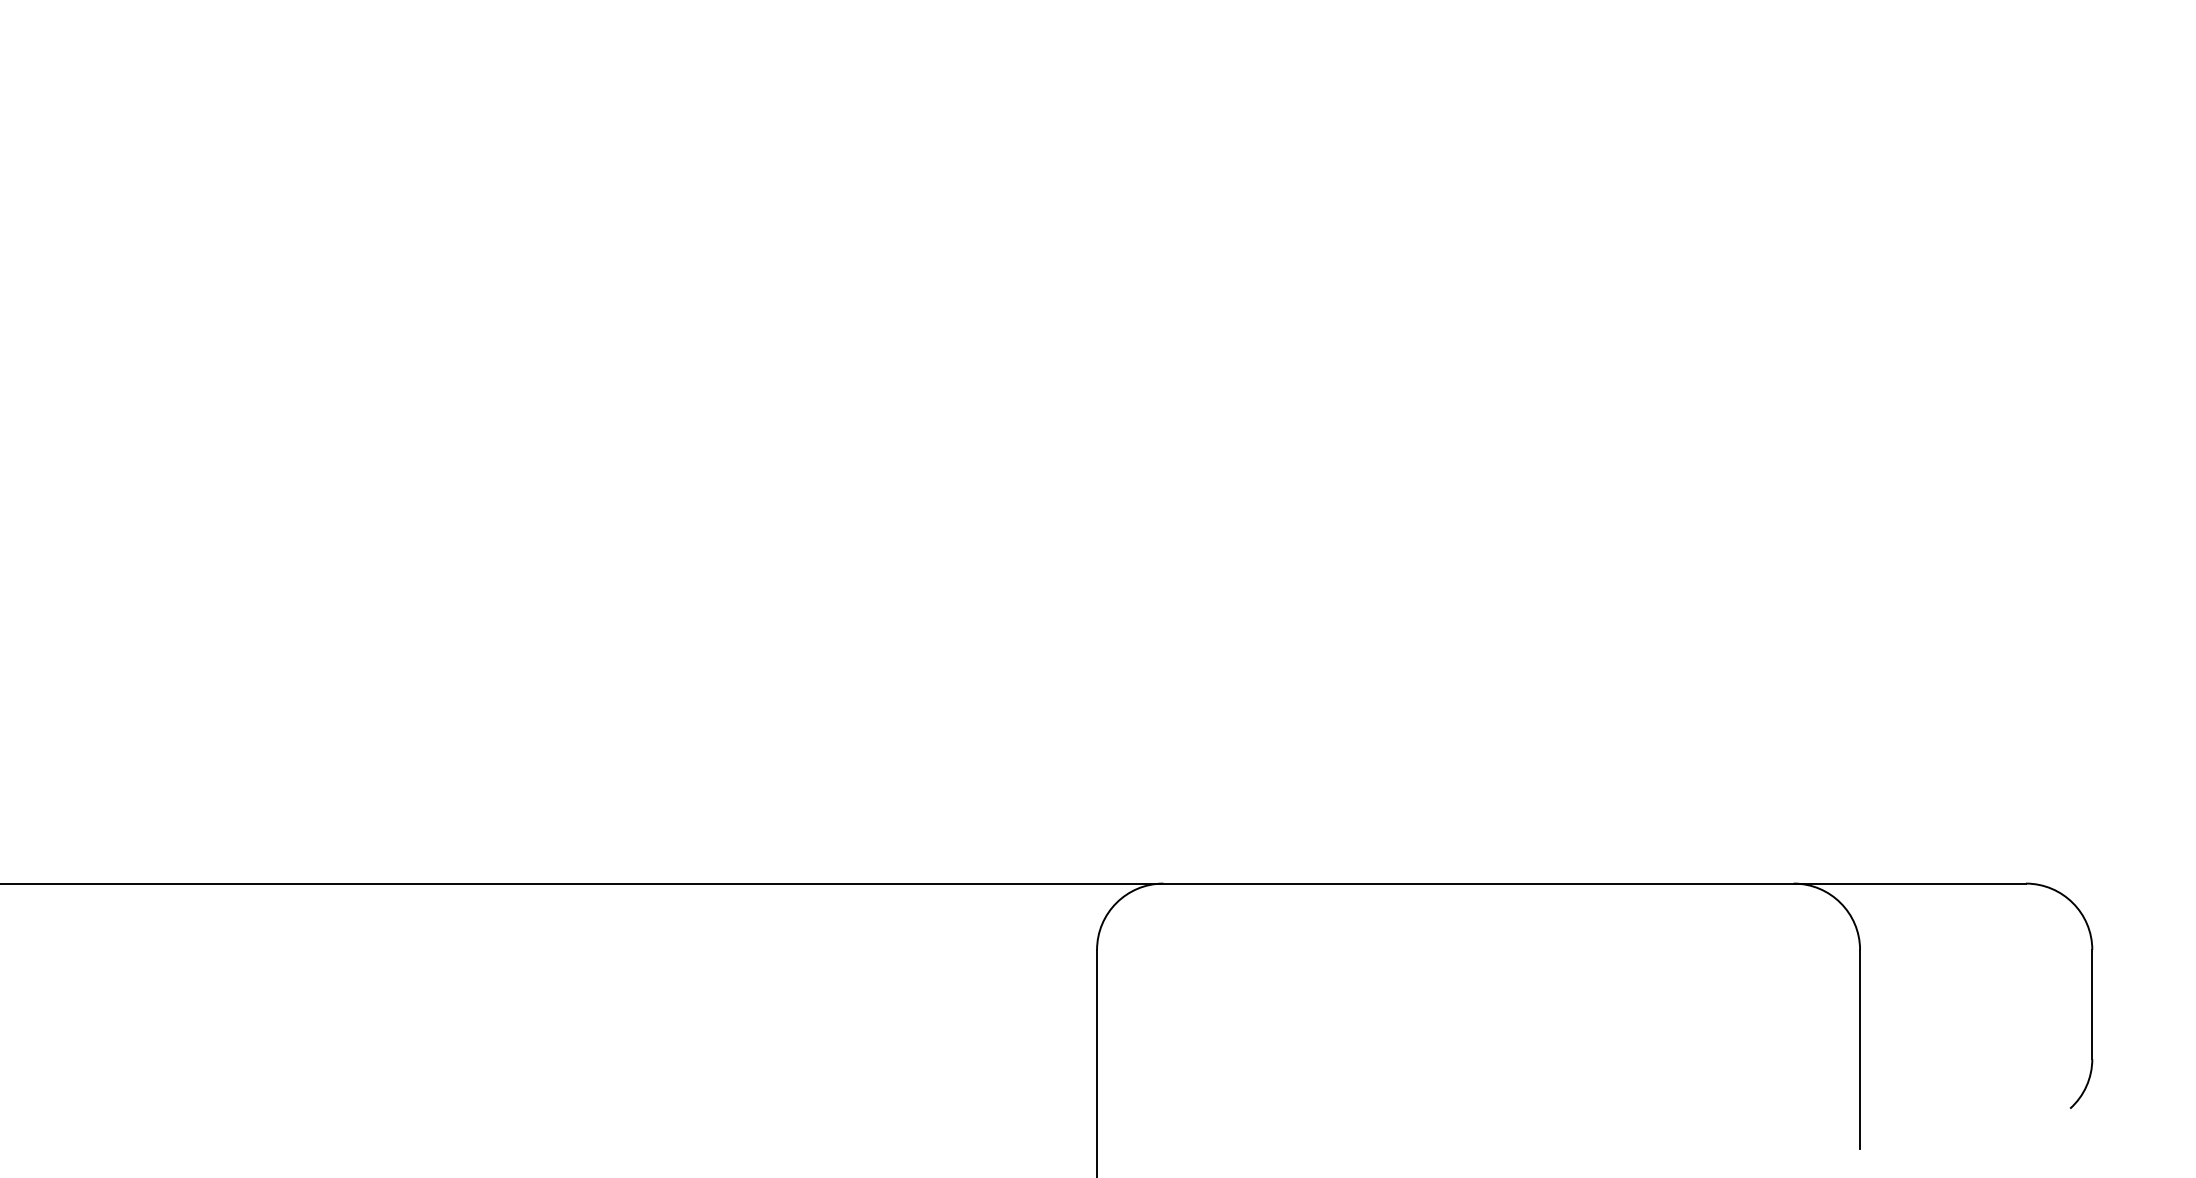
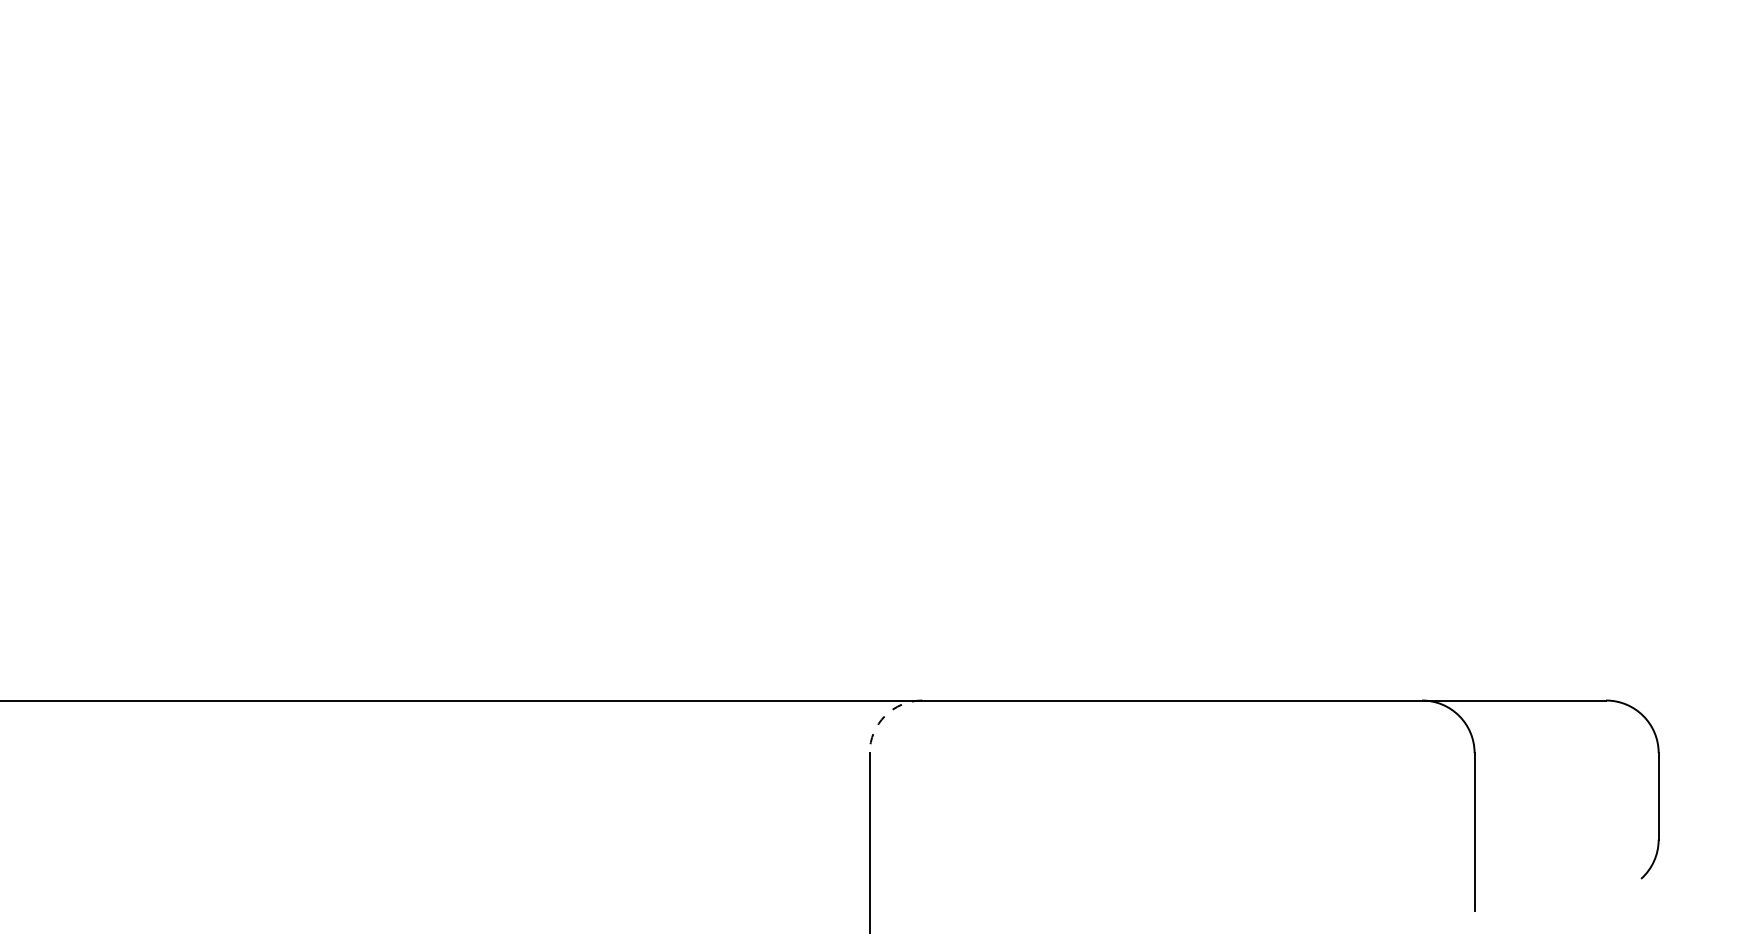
arc: (1116, 903) -> (885, 716), solid -> dashed

